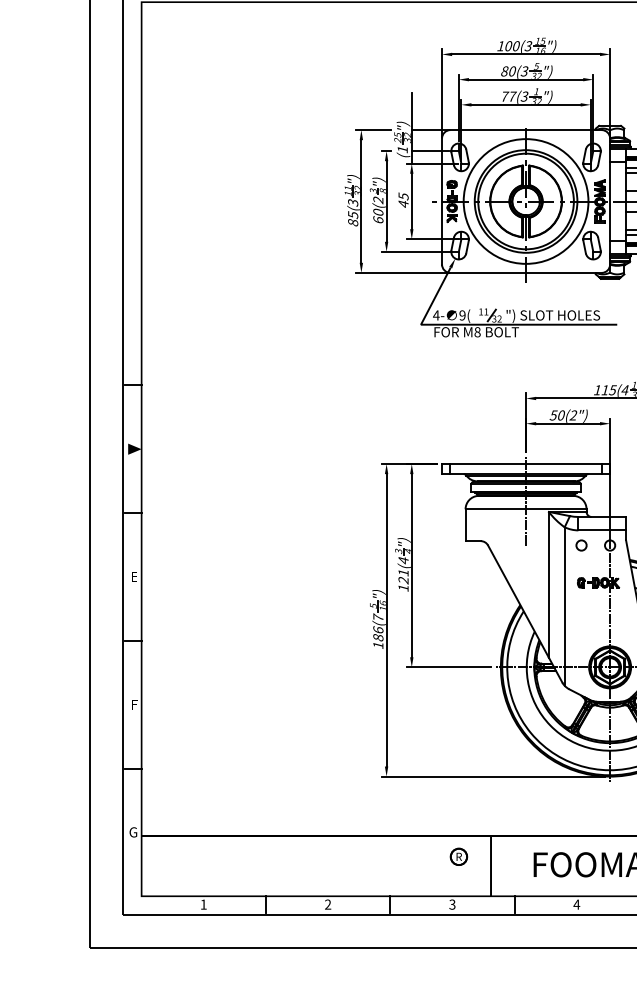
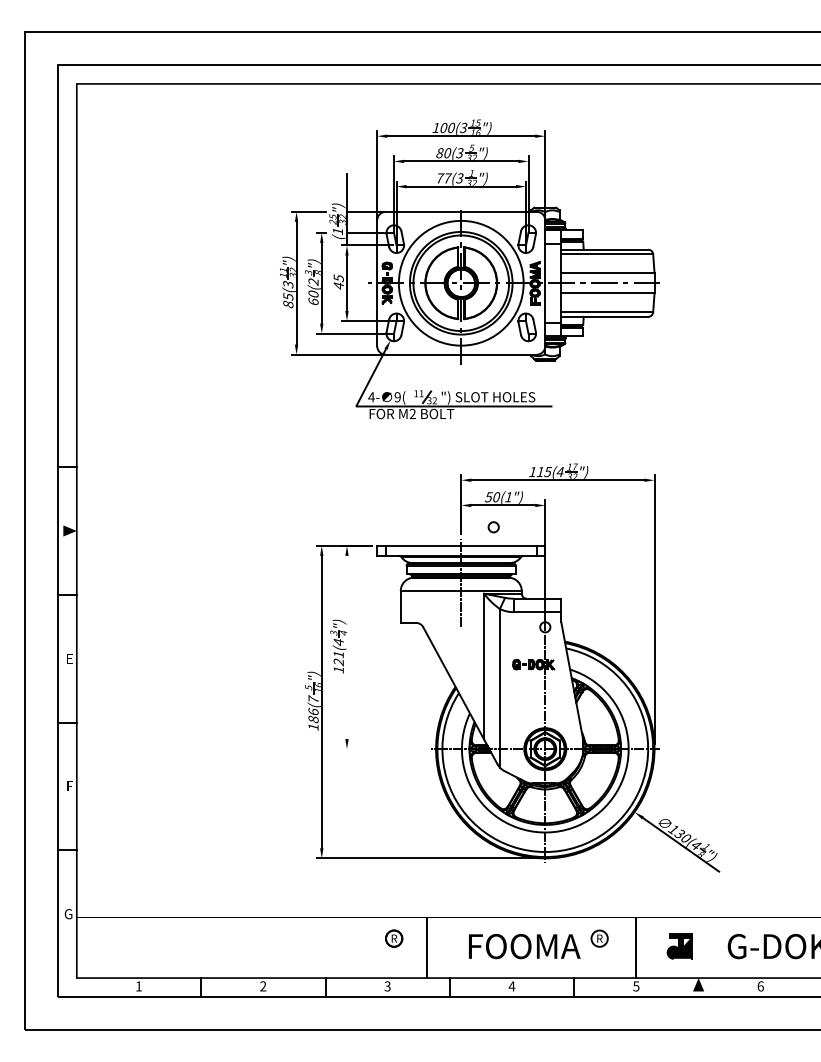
text: (477, 332) -> (412, 414), M8 -> M2
text: (573, 415) -> (508, 497), 50(2") -> 50(1")
circle: (581, 545) -> (493, 527), moved
line: (411, 565) -> (346, 647), removed
line: (448, 667) -> (383, 749), removed

